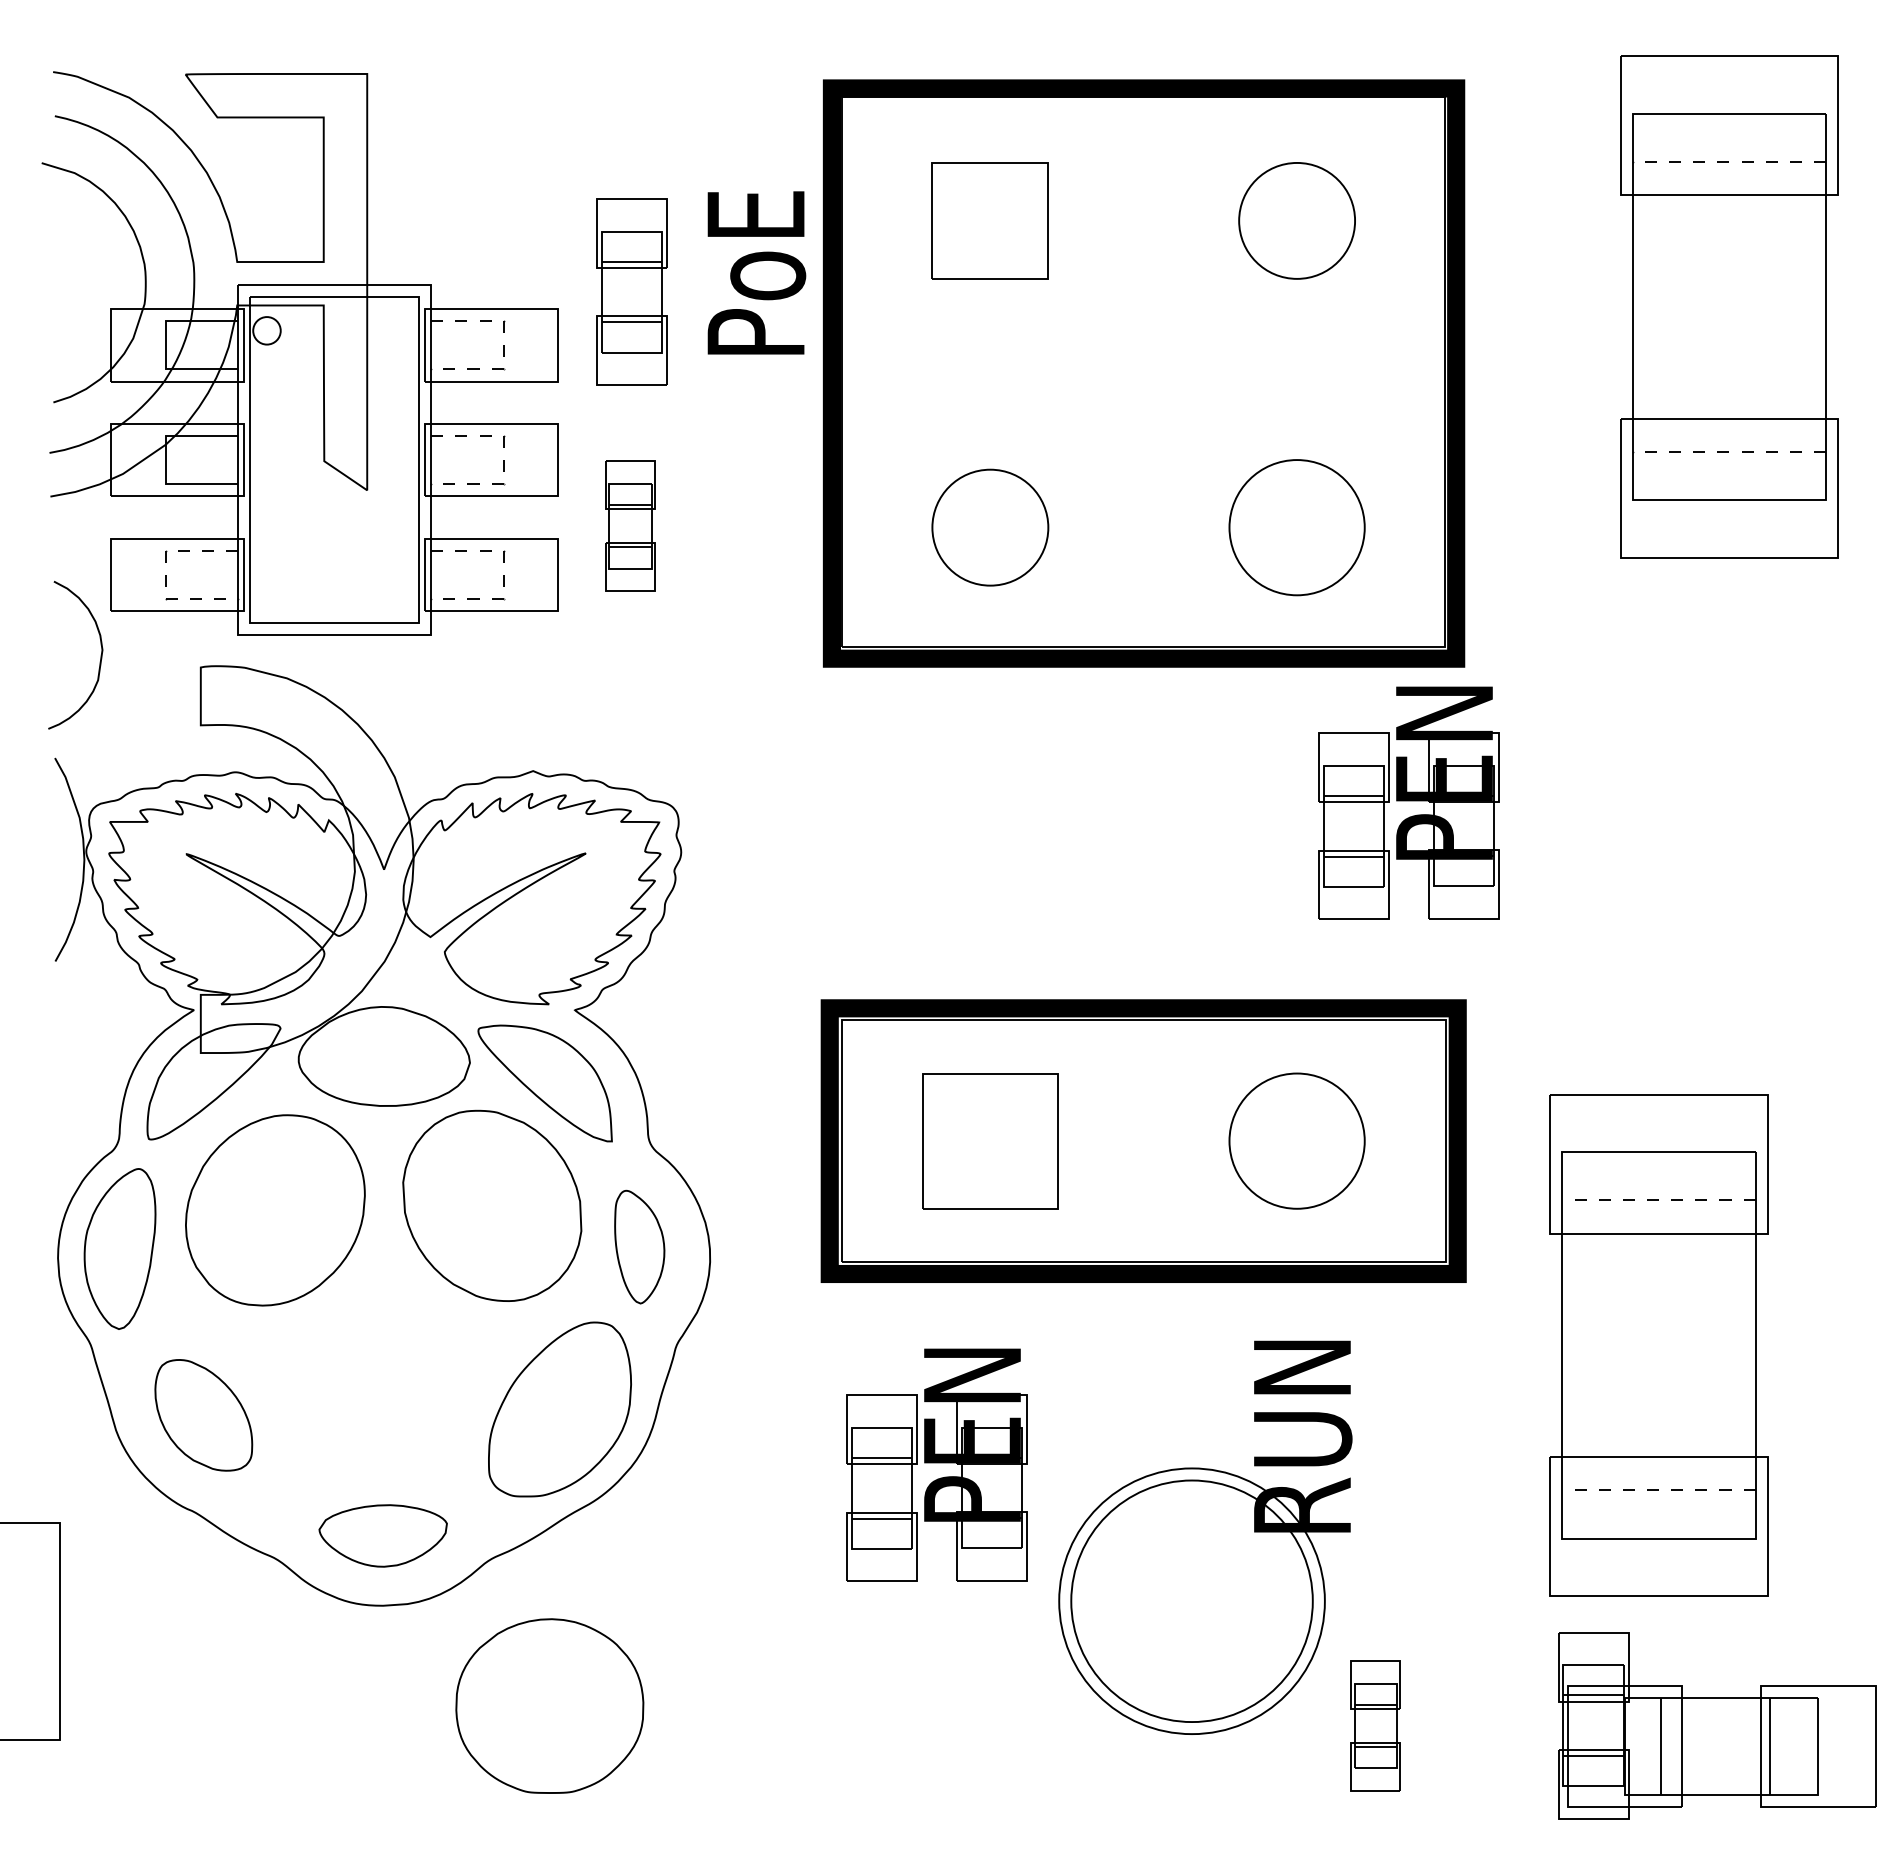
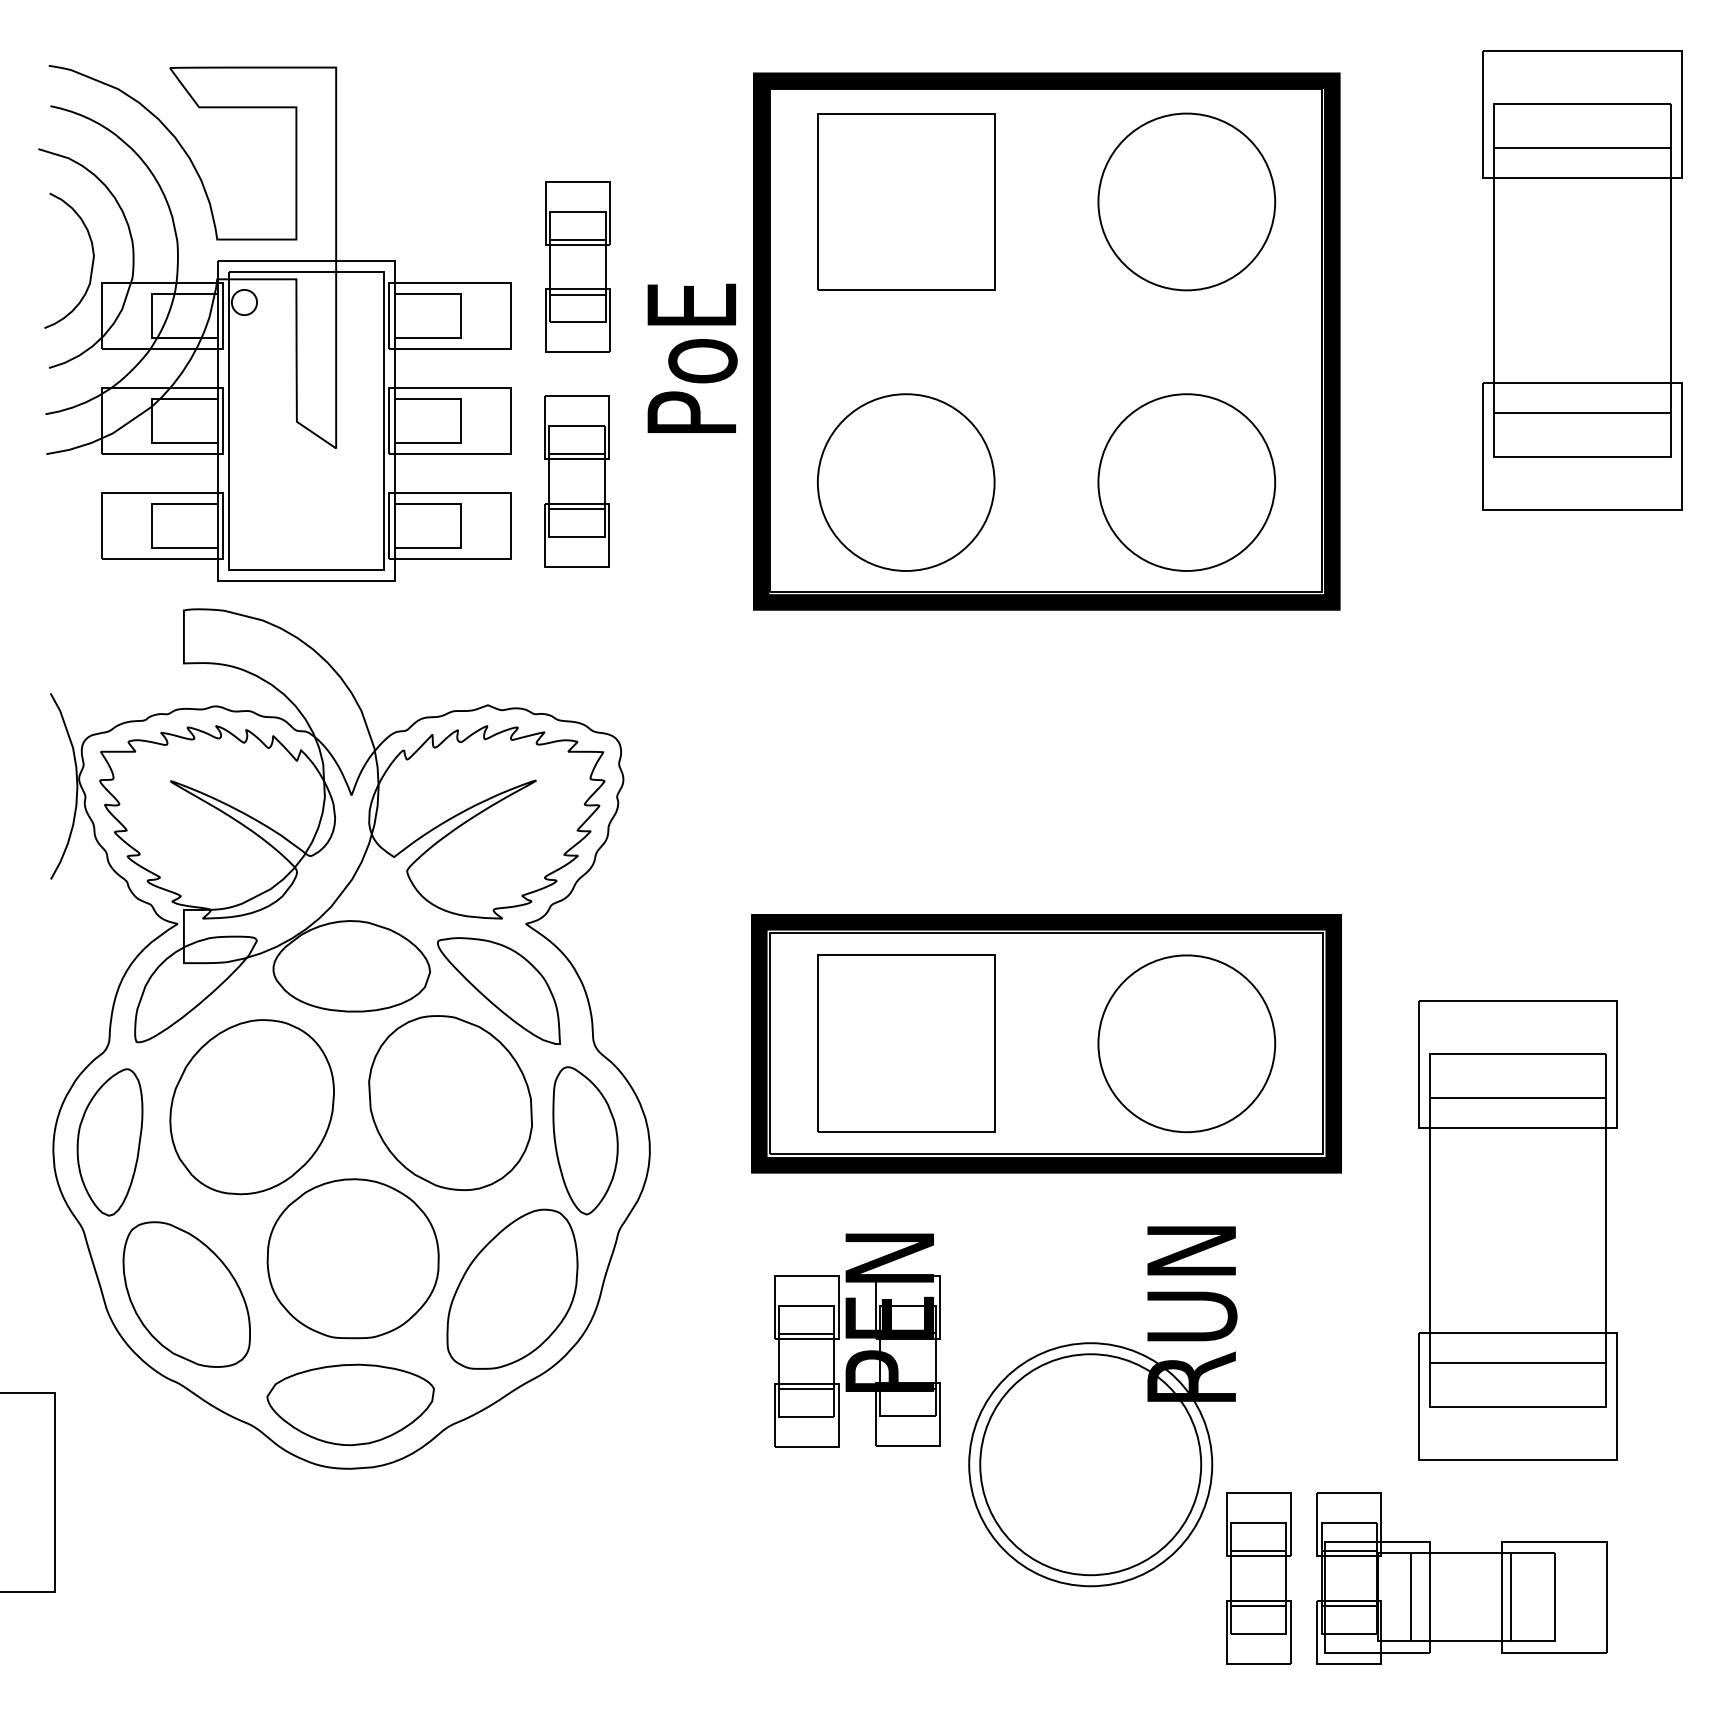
line: (1729, 162) -> (1582, 148), dashed -> solid
part: (990, 220) -> (906, 201), size x1.67
circle: (1296, 220) -> (1186, 201), size x1.67
text: (756, 272) -> (692, 358), moved
line: (503, 345) -> (460, 315), dashed -> solid
line: (1729, 451) -> (1582, 412), dashed -> solid
line: (503, 460) -> (460, 421), dashed -> solid
part: (630, 525) -> (577, 480), size x1.43
circle: (989, 527) -> (905, 482), size x1.67
circle: (1296, 527) -> (1186, 482), size x1.43
line: (165, 575) -> (151, 526), dashed -> solid
line: (503, 575) -> (460, 526), dashed -> solid
curve: (100, 655) -> (92, 261), moved
part: (1408, 802) -> (1288, 734), removed
circle: (1296, 1140) -> (1186, 1043), size x1.43
part: (990, 1141) -> (906, 1044), size x1.43
line: (1659, 1200) -> (1518, 1098), dashed -> solid
part: (639, 1246) -> (585, 1140), size x1.43
part: (203, 1415) -> (186, 1294), size x1.43
line: (1659, 1490) -> (1518, 1363), dashed -> solid
part: (383, 1535) -> (351, 1404), size x1.43
part: (549, 1705) -> (352, 1258), moved
part: (1375, 1725) -> (1258, 1578), size x1.43
part: (1717, 1725) -> (1462, 1578), moved

